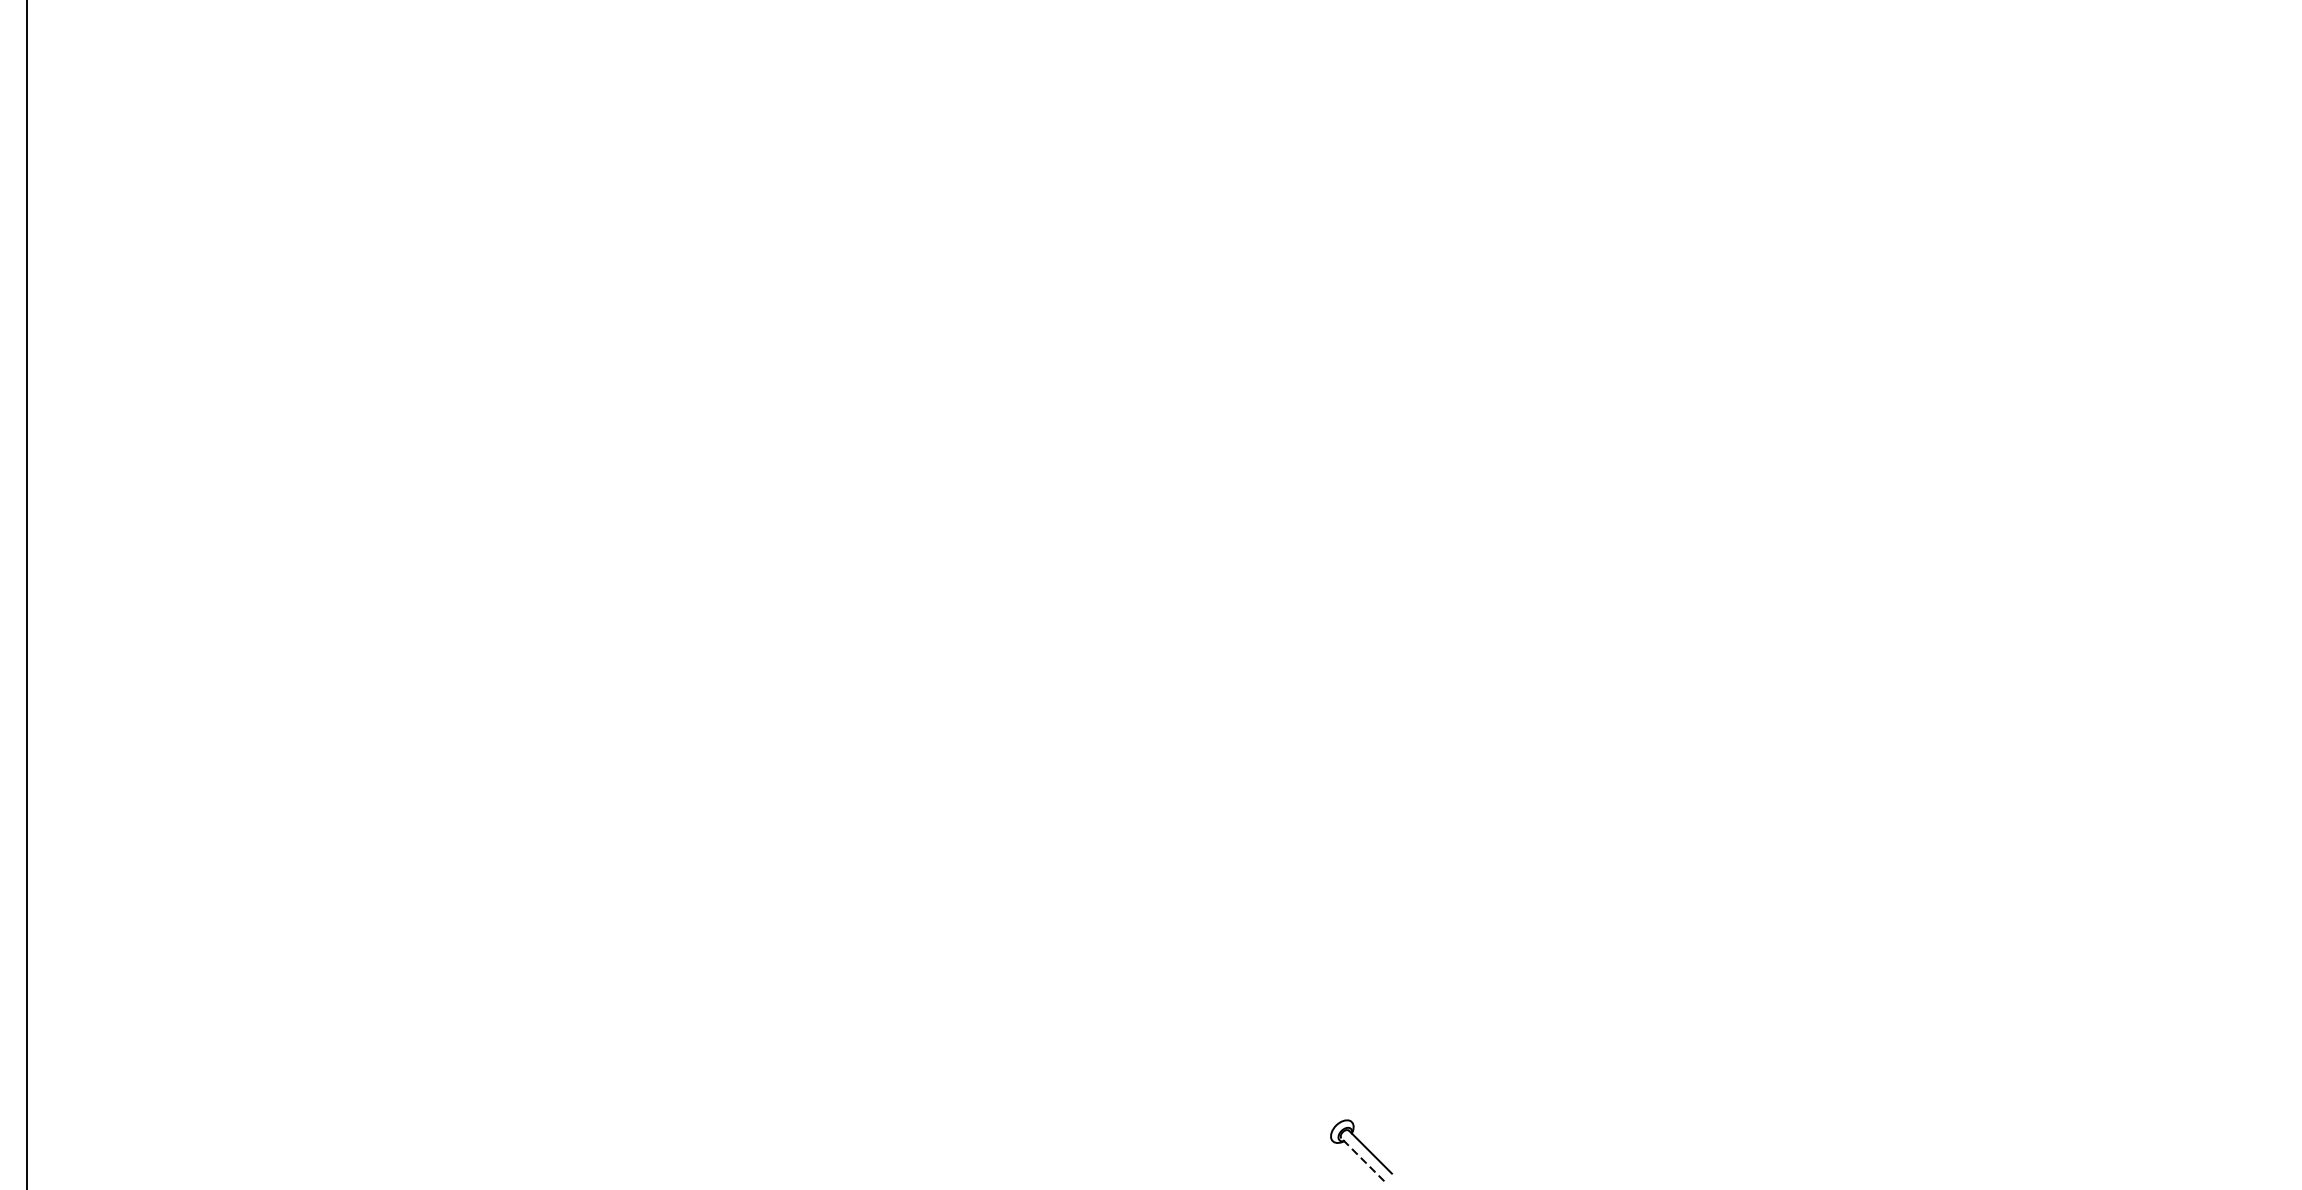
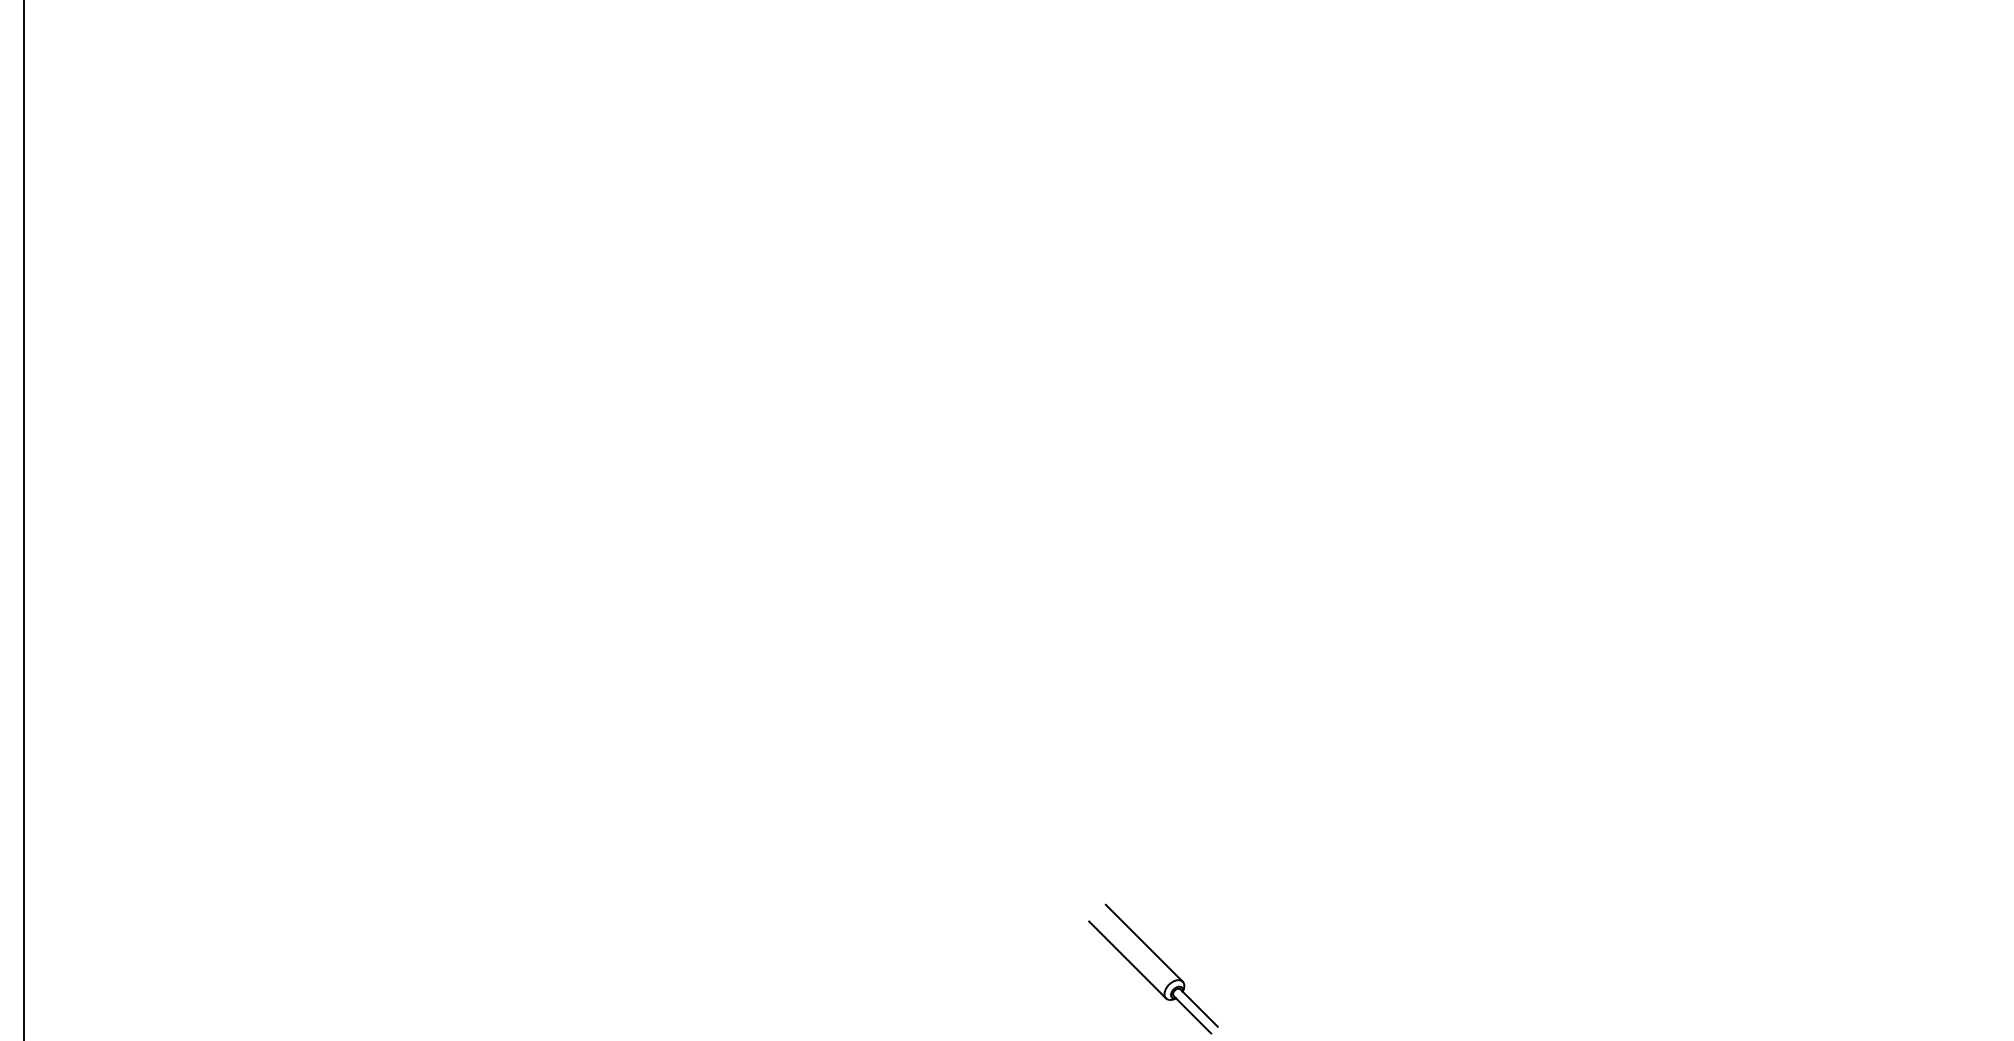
line: (1307, 1077) -> (1143, 942), added
line: (1288, 1096) -> (1127, 959), added
line: (1363, 1159) -> (1192, 1014), dashed -> solid

